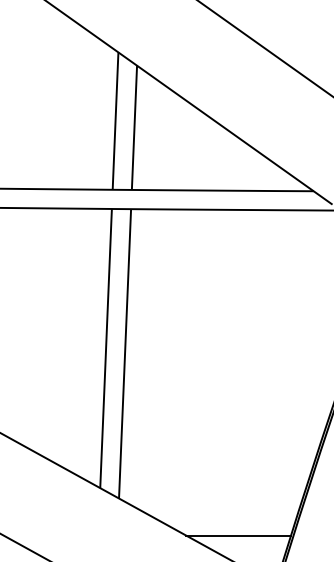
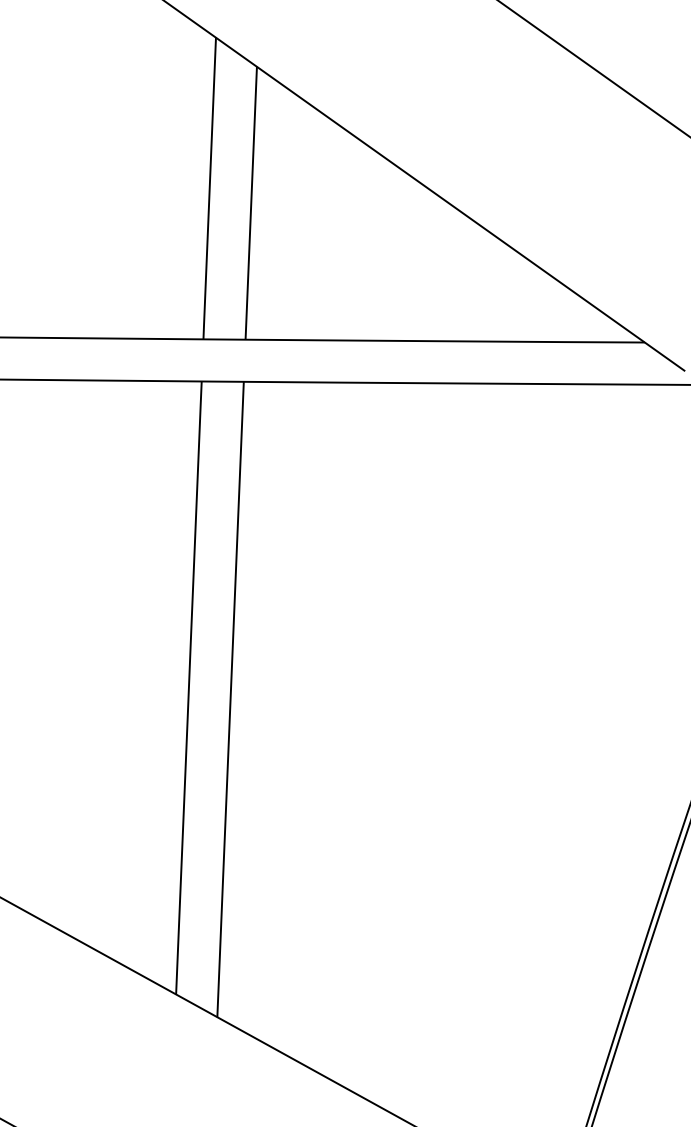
line: (238, 535) -> (479, 1098), removed

